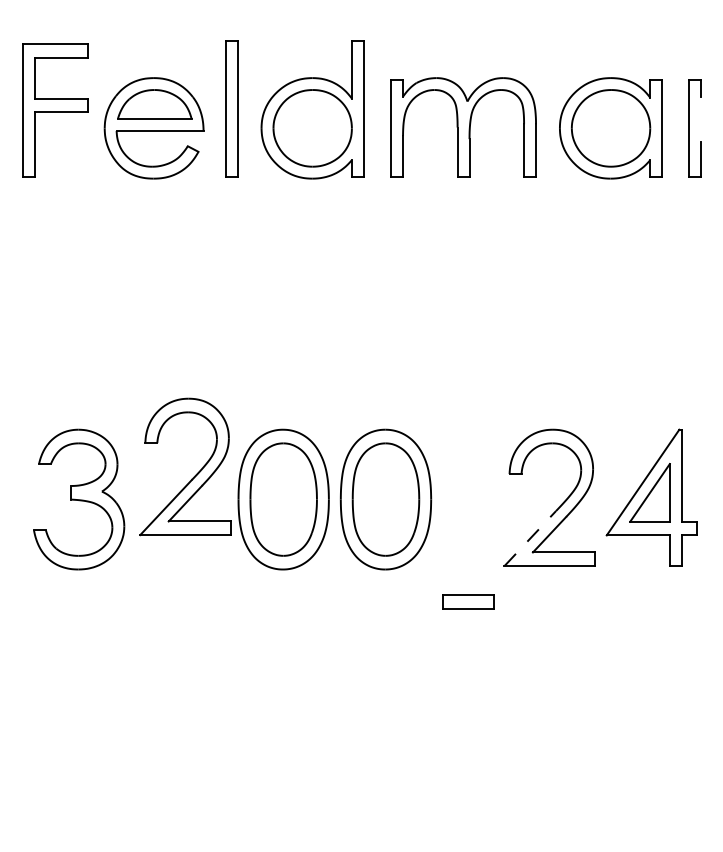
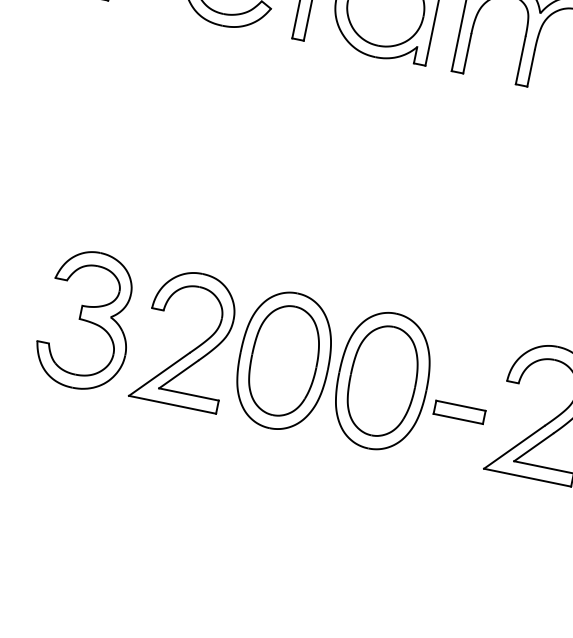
part: (194, 475) -> (193, 349), moved
line: (530, 538) -> (514, 447), dashed -> solid
part: (468, 601) -> (459, 411), moved

